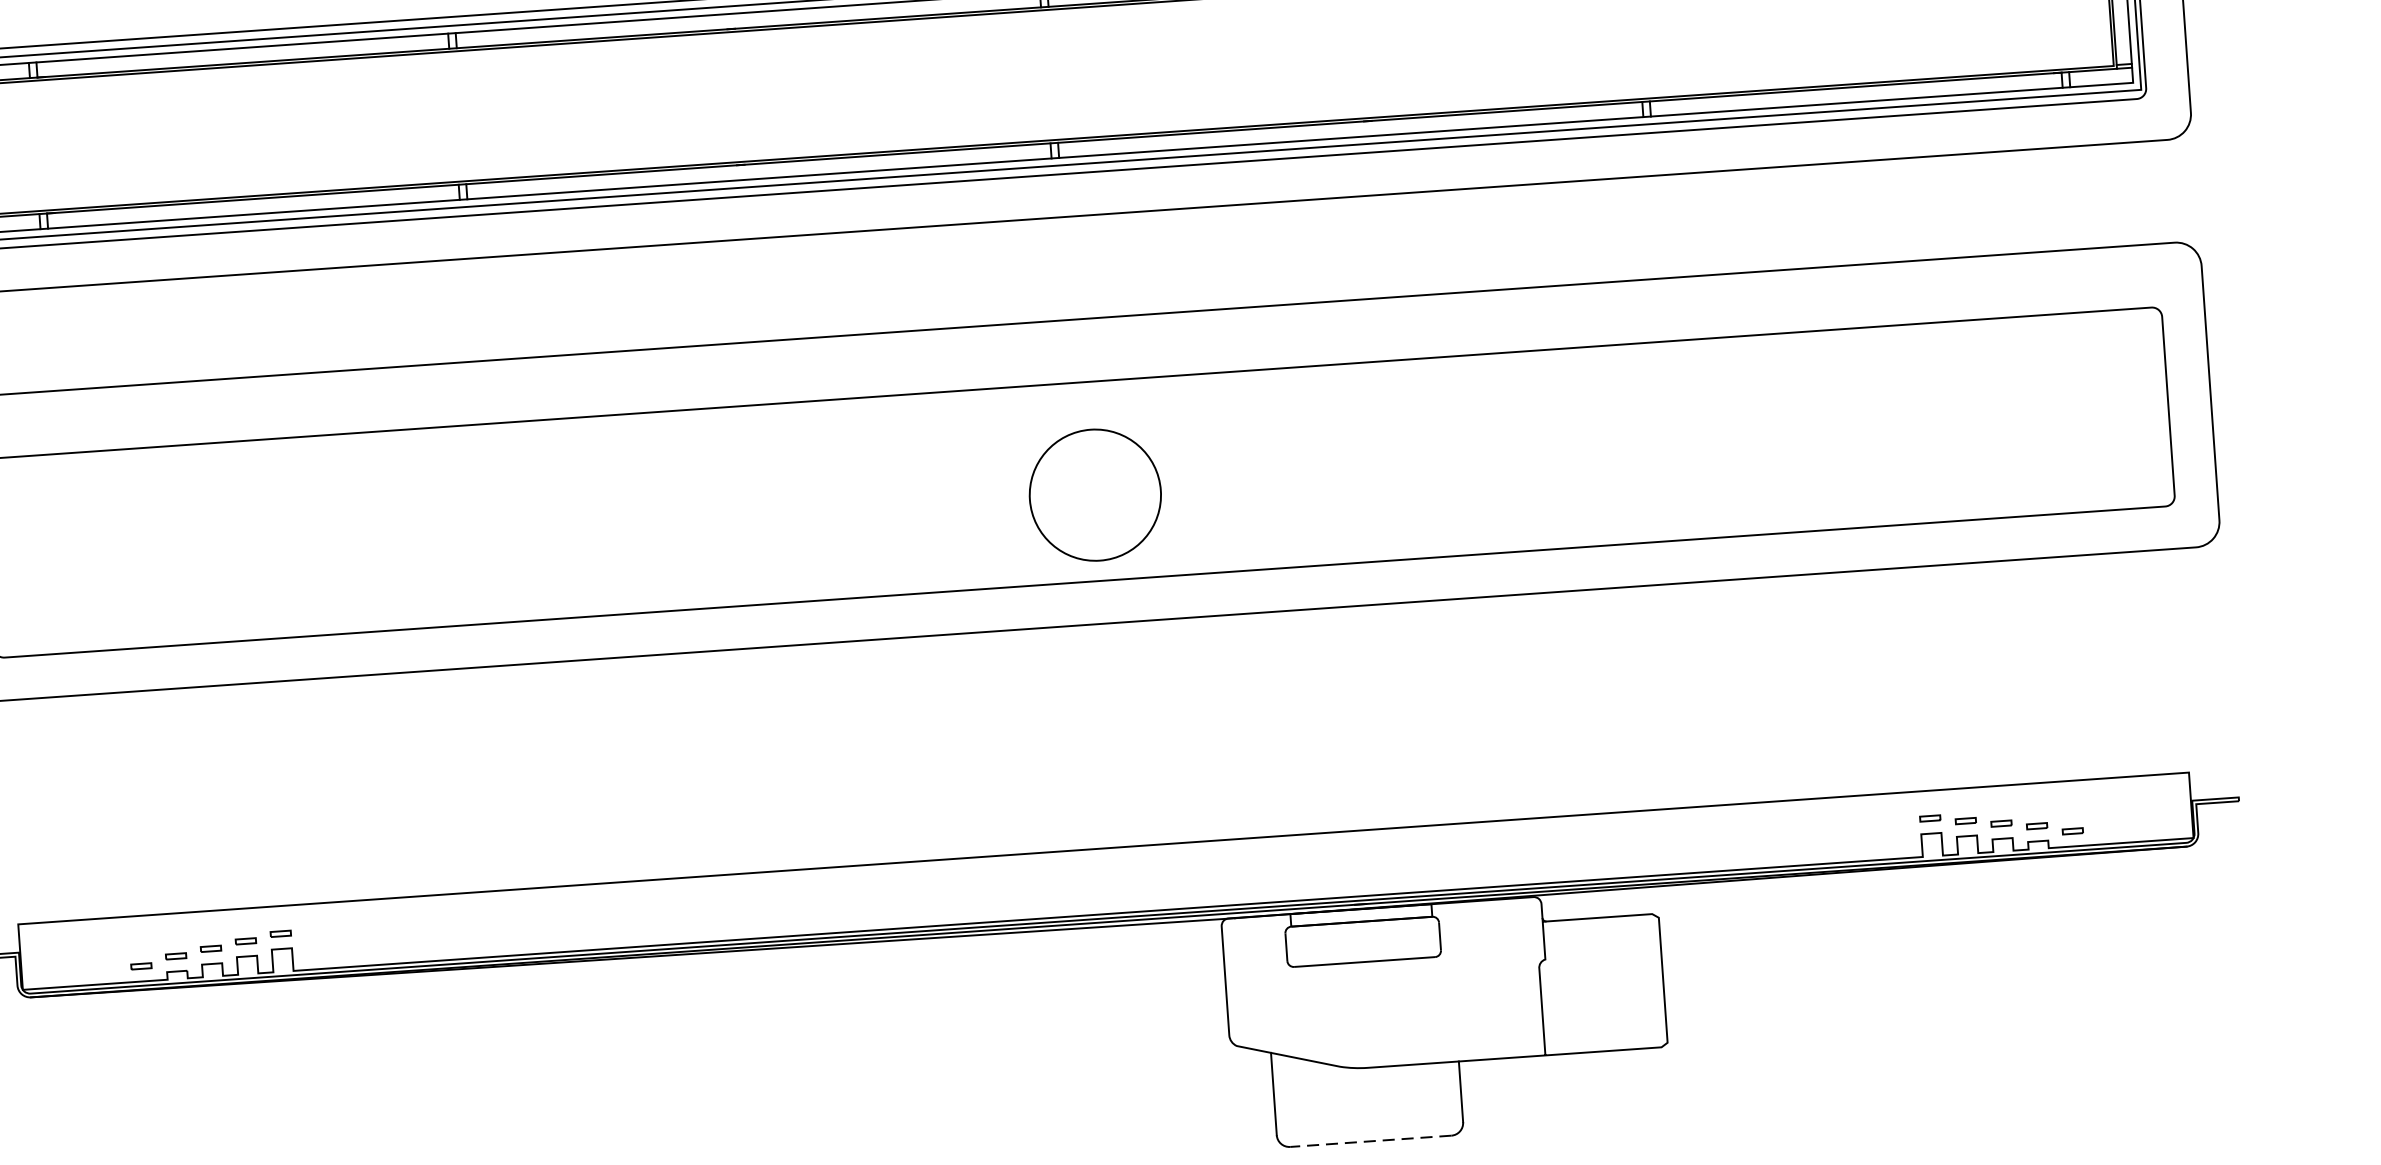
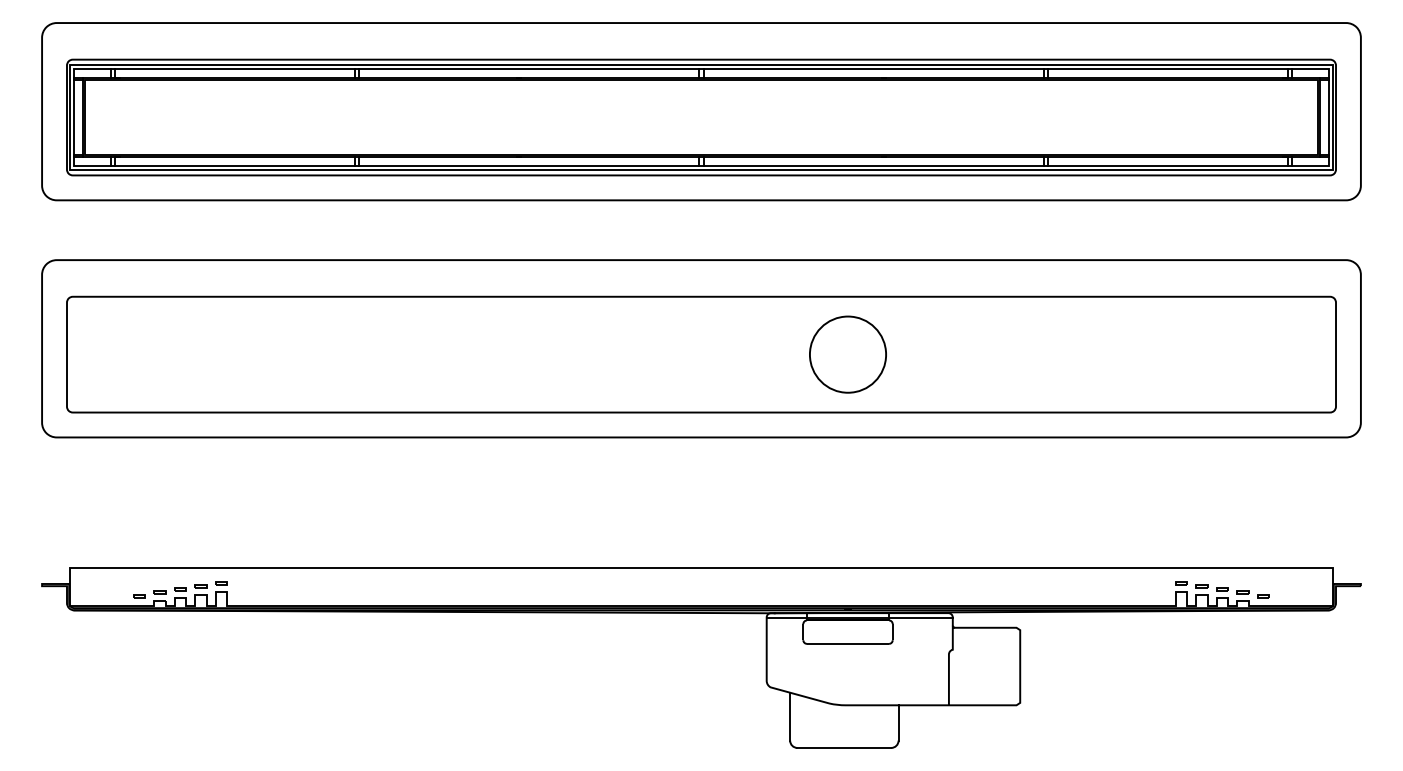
circle: (1094, 494) -> (847, 354), moved
line: (1381, 915) -> (859, 617), added
line: (1371, 1140) -> (844, 747), dashed -> solid

